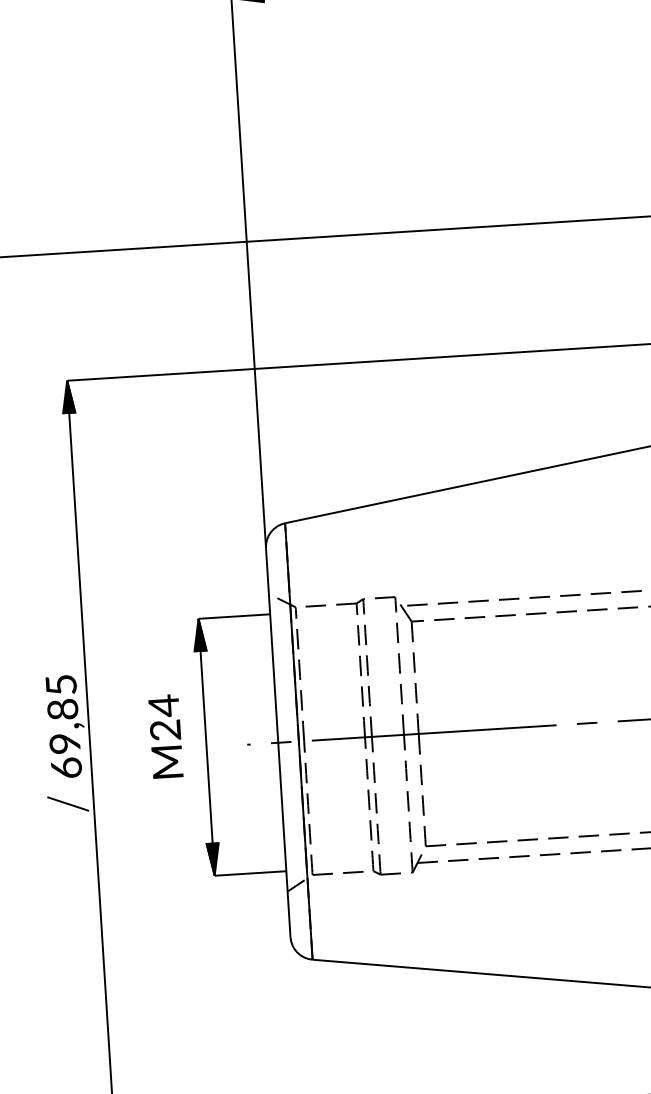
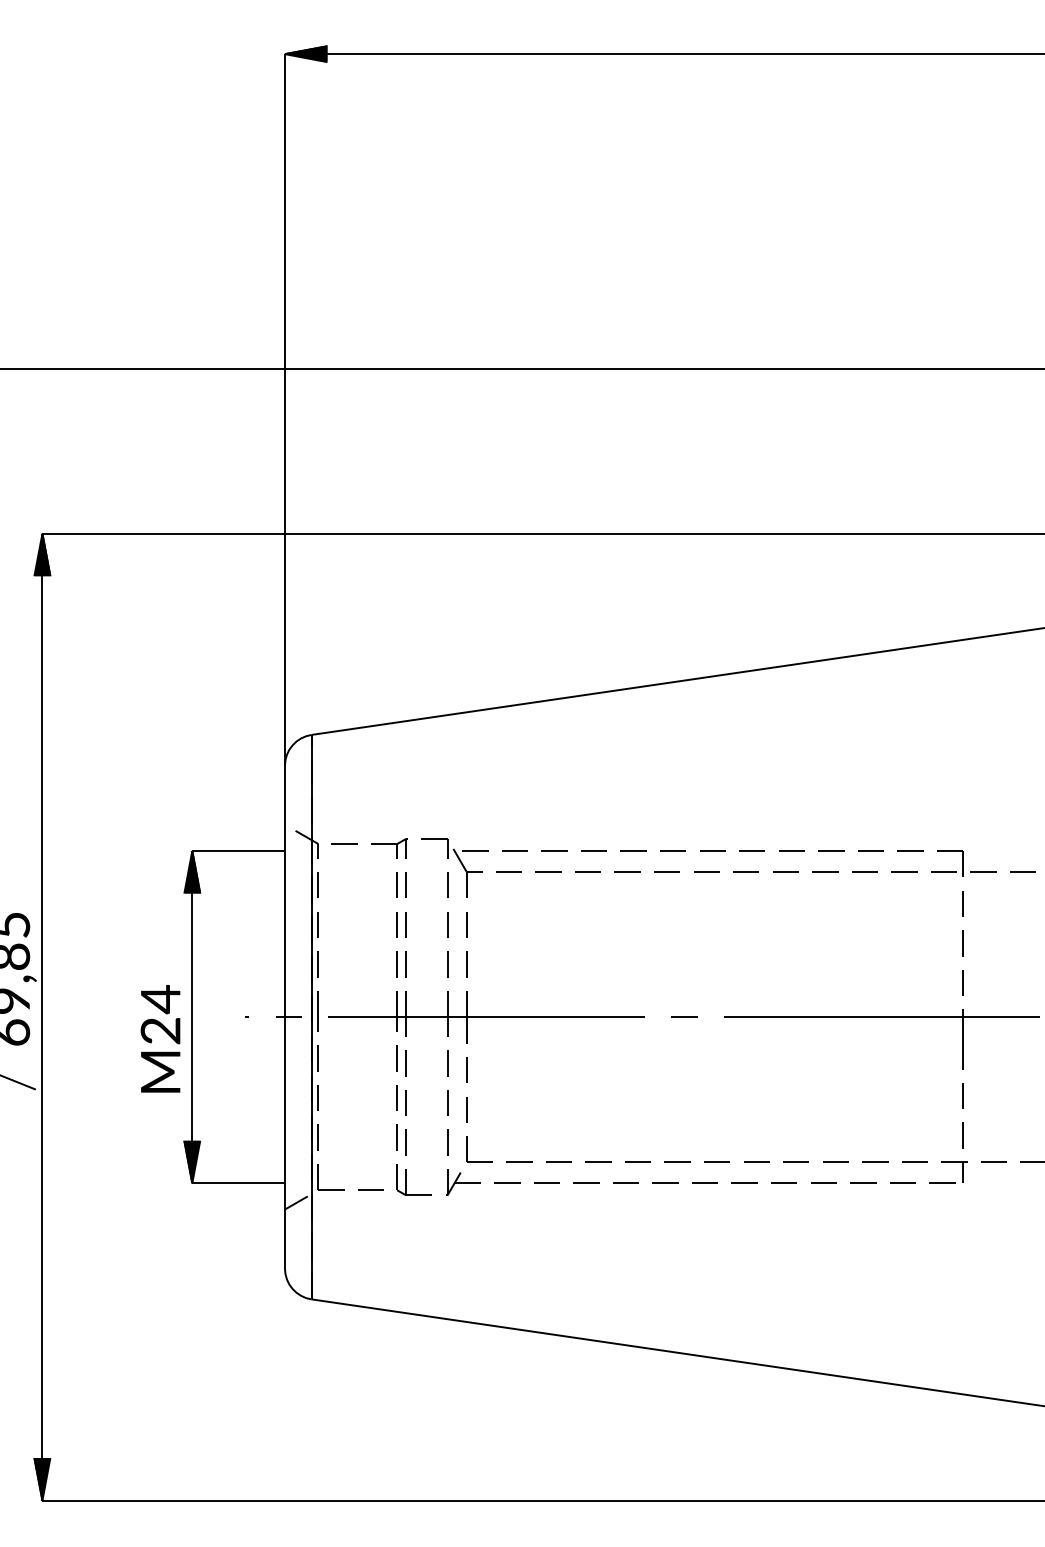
text: (165, 736) -> (160, 1038), moved

